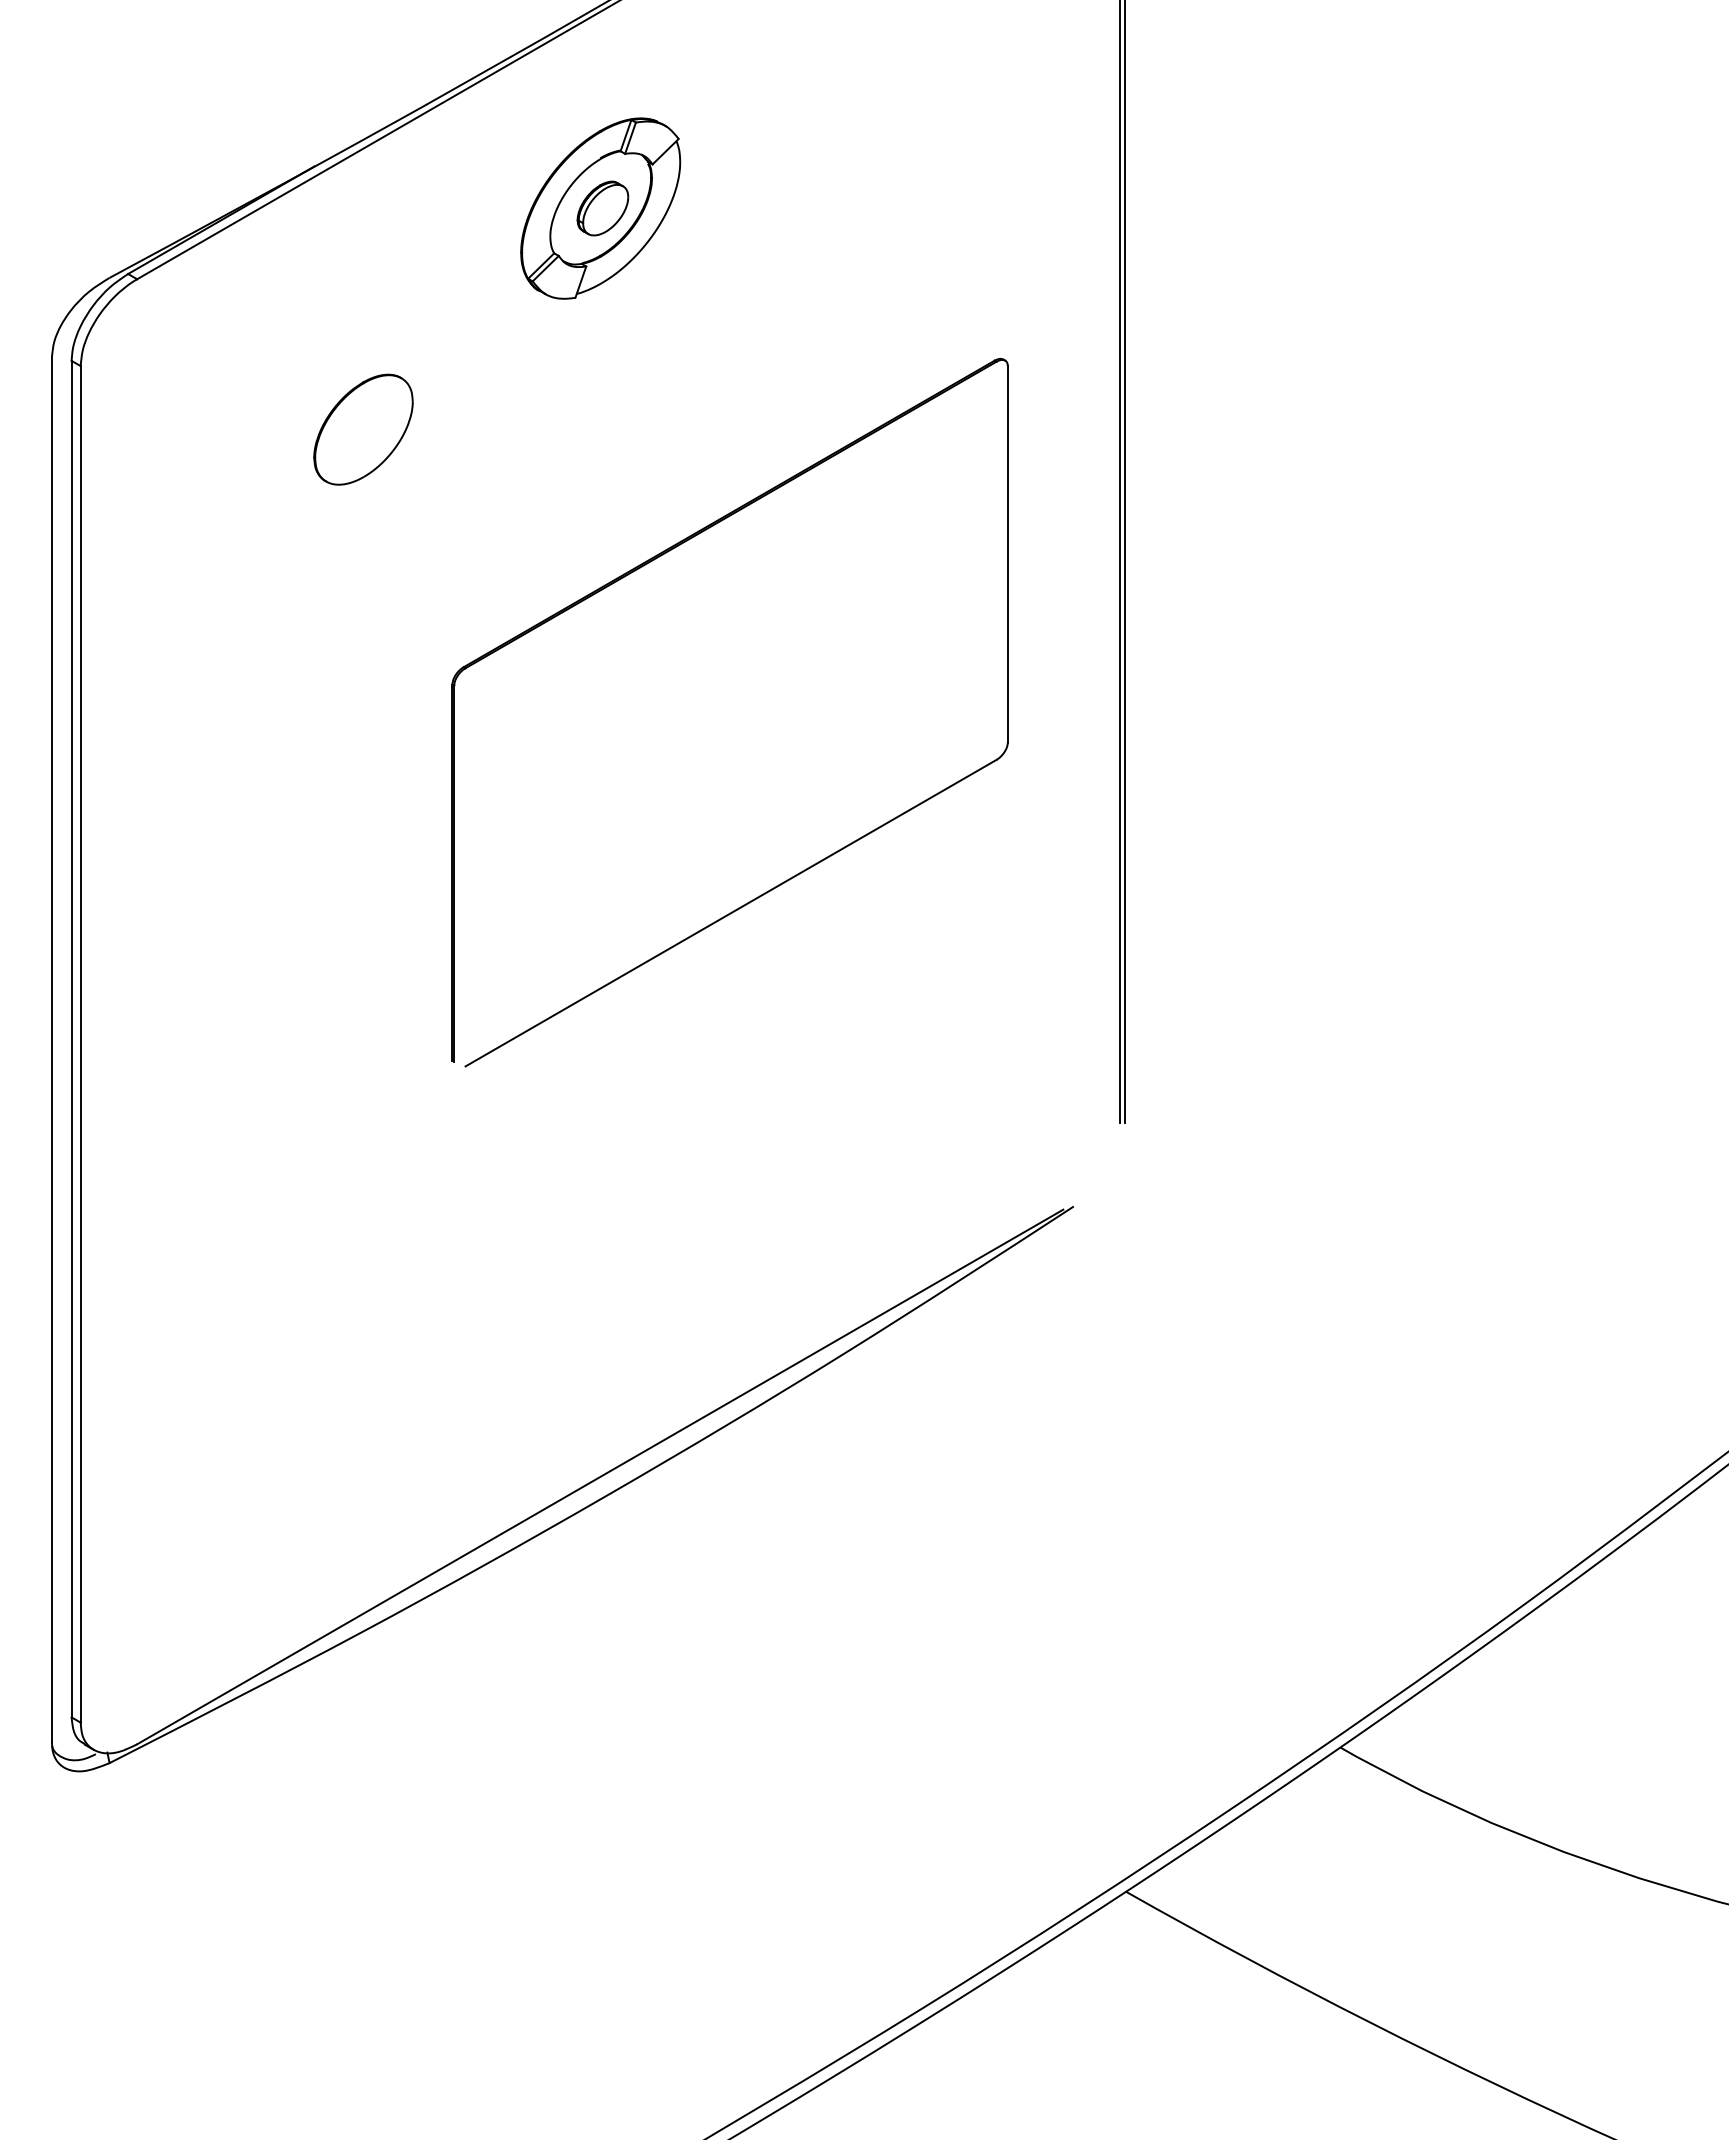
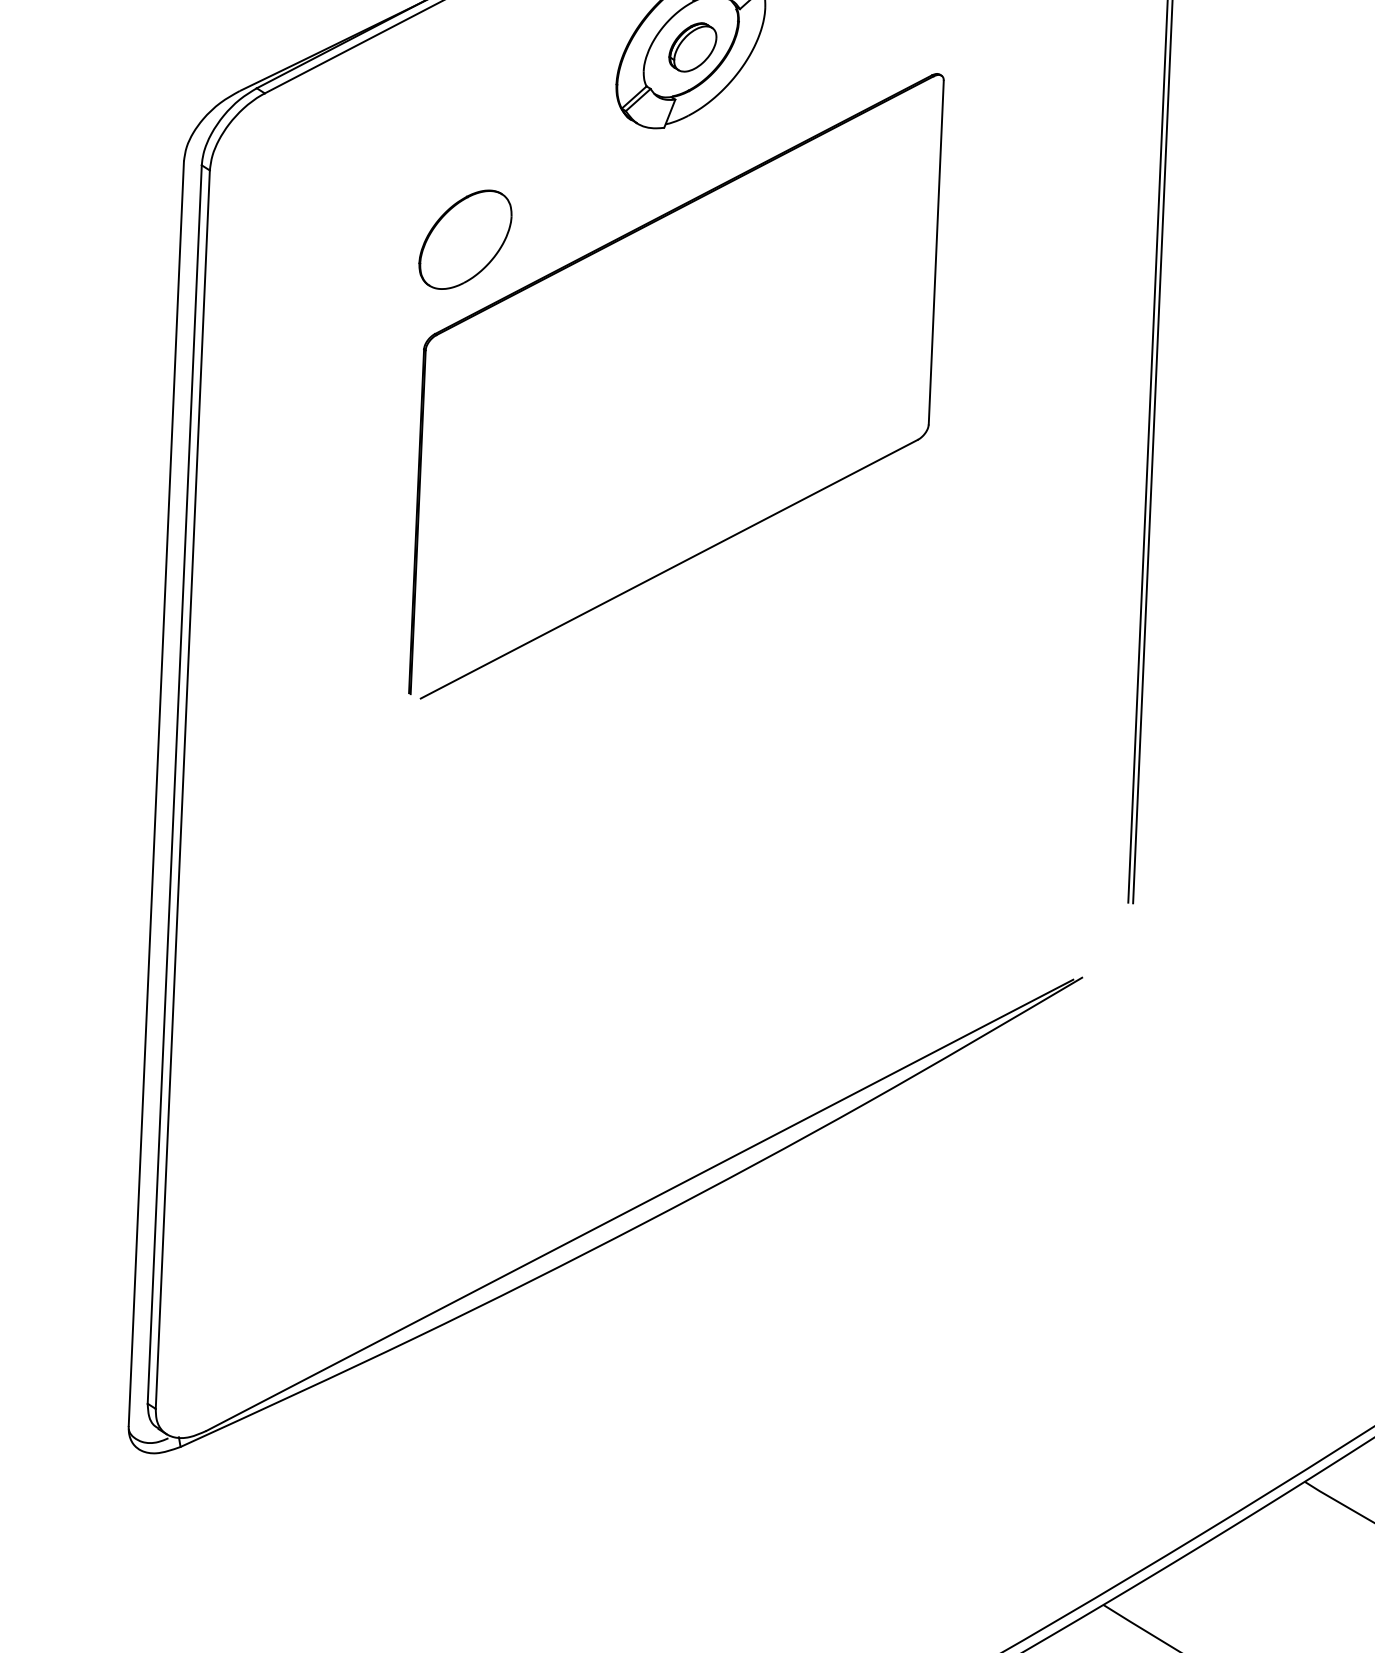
part: (642, 567) -> (602, 250), moved

